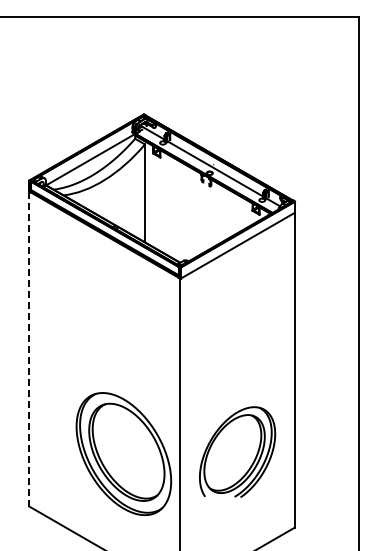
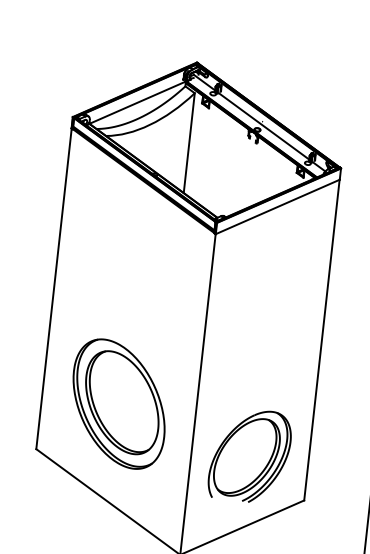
line: (29, 349) -> (54, 289), dashed -> solid
part: (237, 451) -> (250, 455), moved
part: (123, 454) -> (118, 404), moved

